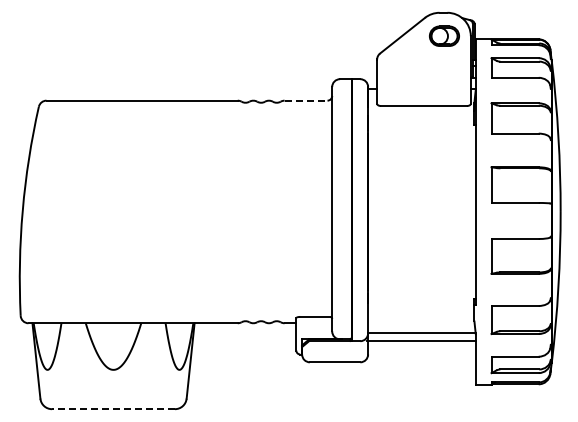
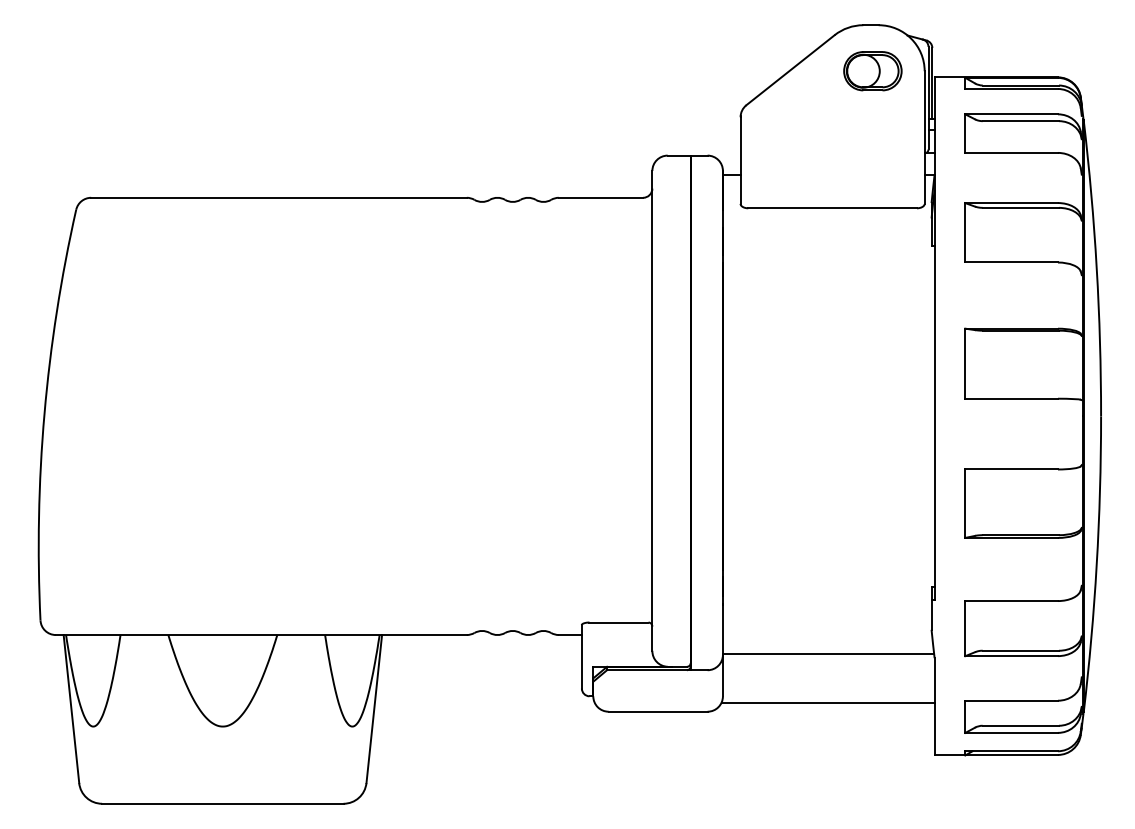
line: (306, 100) -> (601, 197), dashed -> solid
line: (421, 340) -> (827, 702), moved
line: (113, 409) -> (222, 804), dashed -> solid

